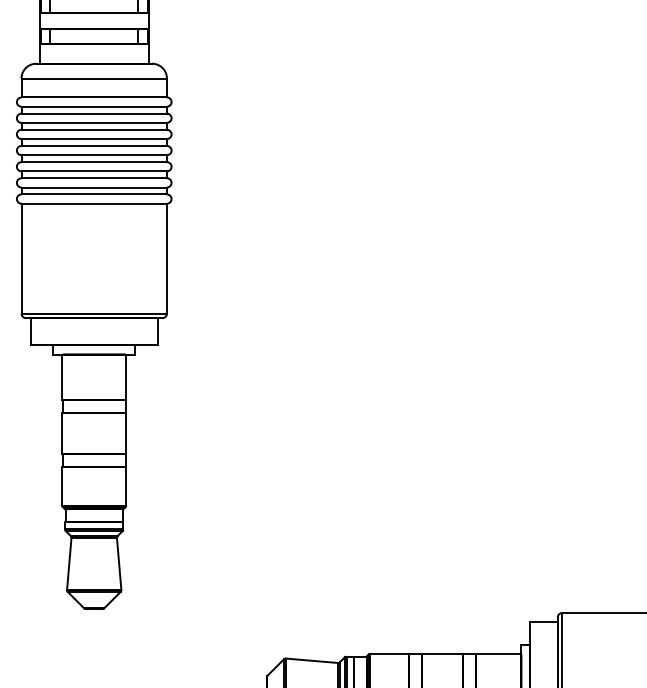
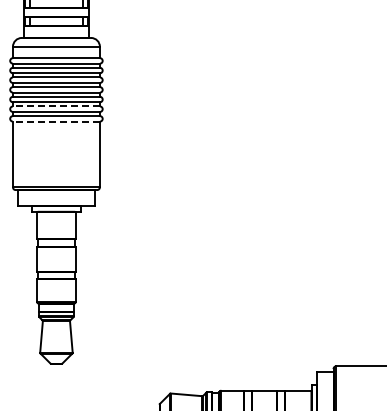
line: (92, 178) -> (55, 106), solid -> dashed
line: (92, 203) -> (55, 121), solid -> dashed

